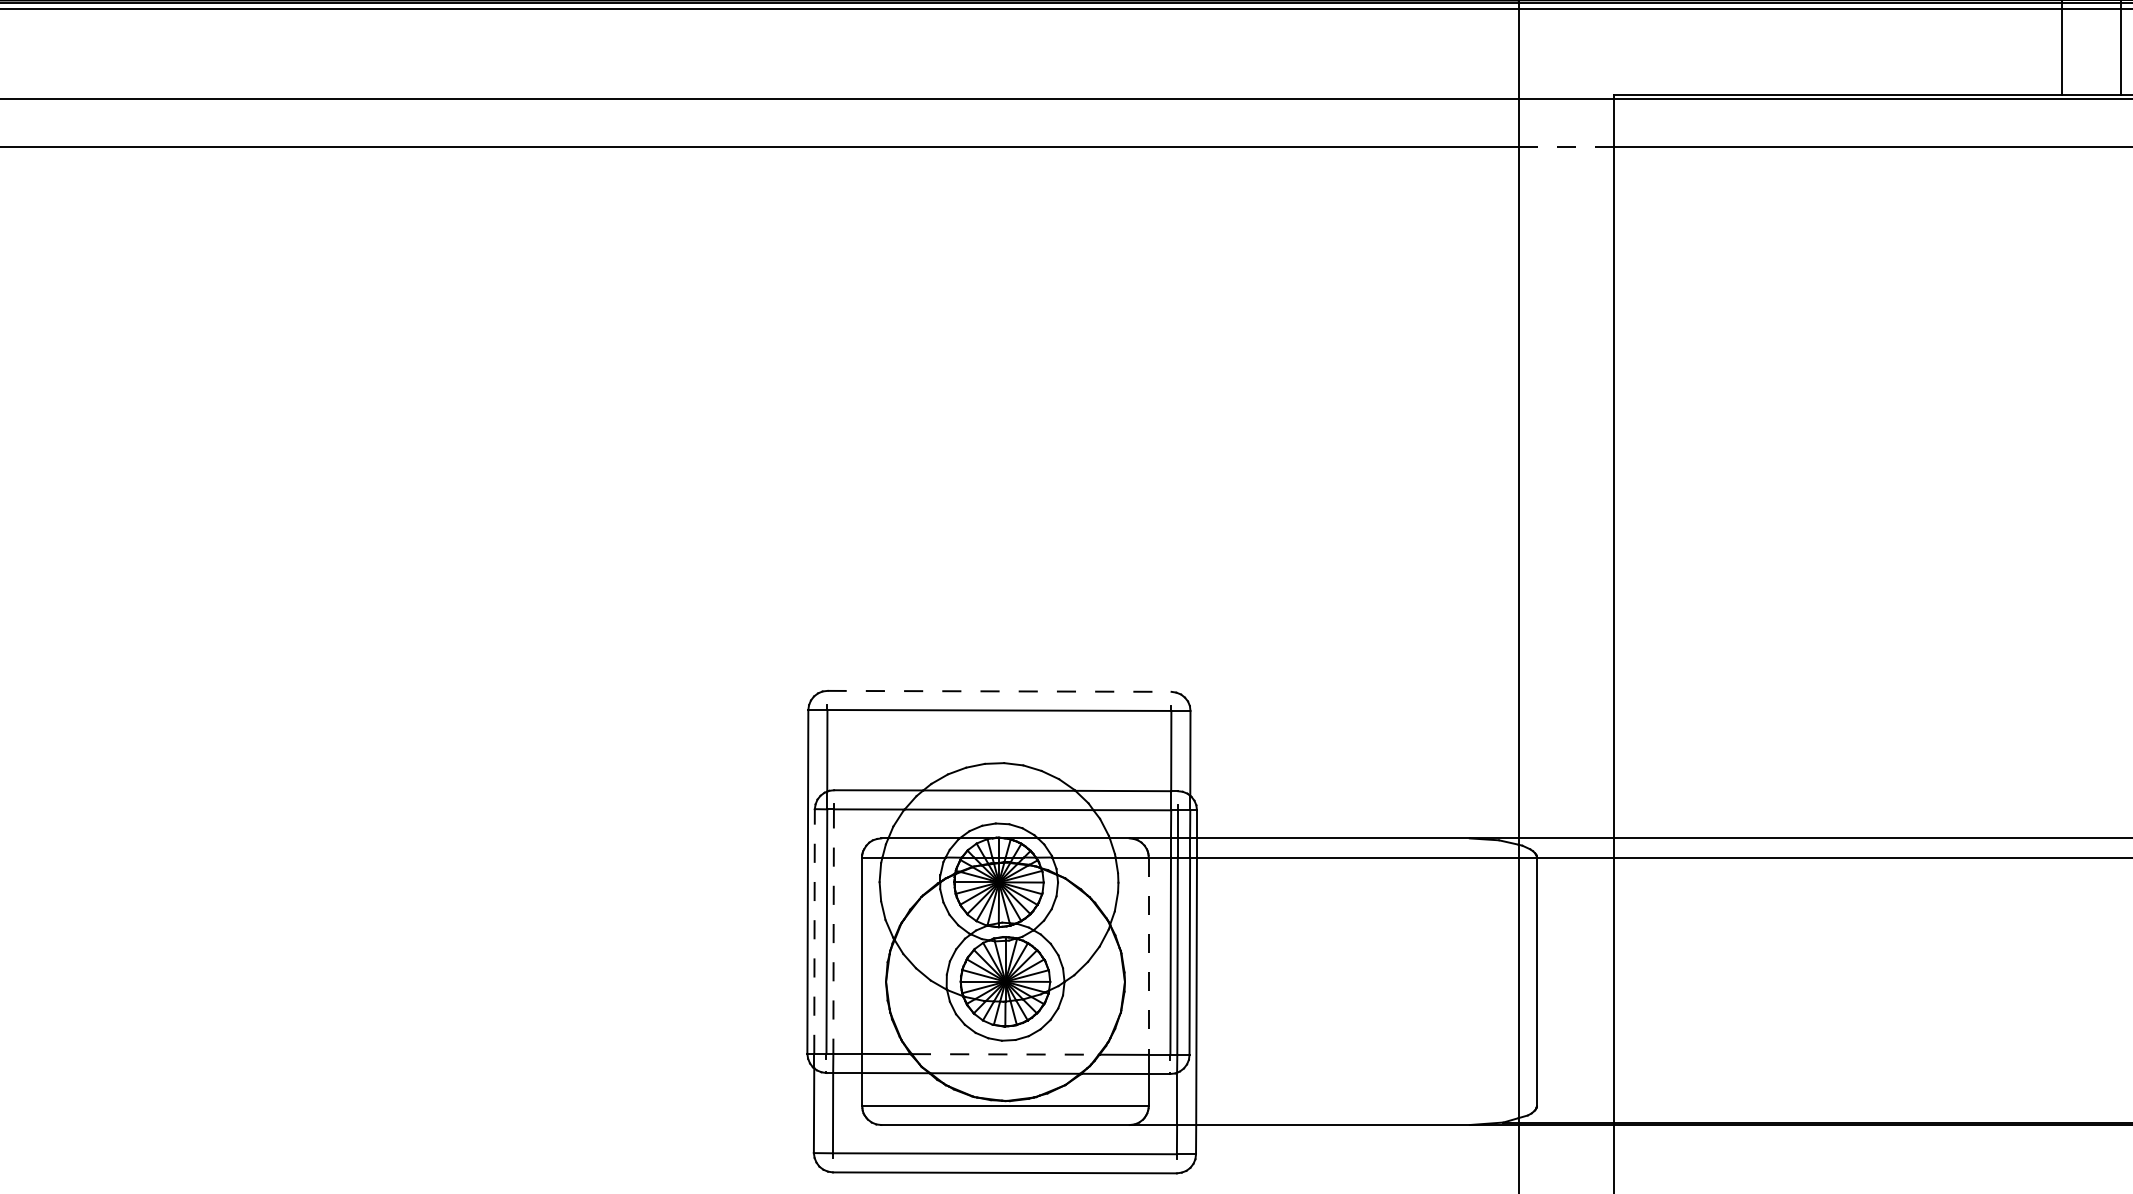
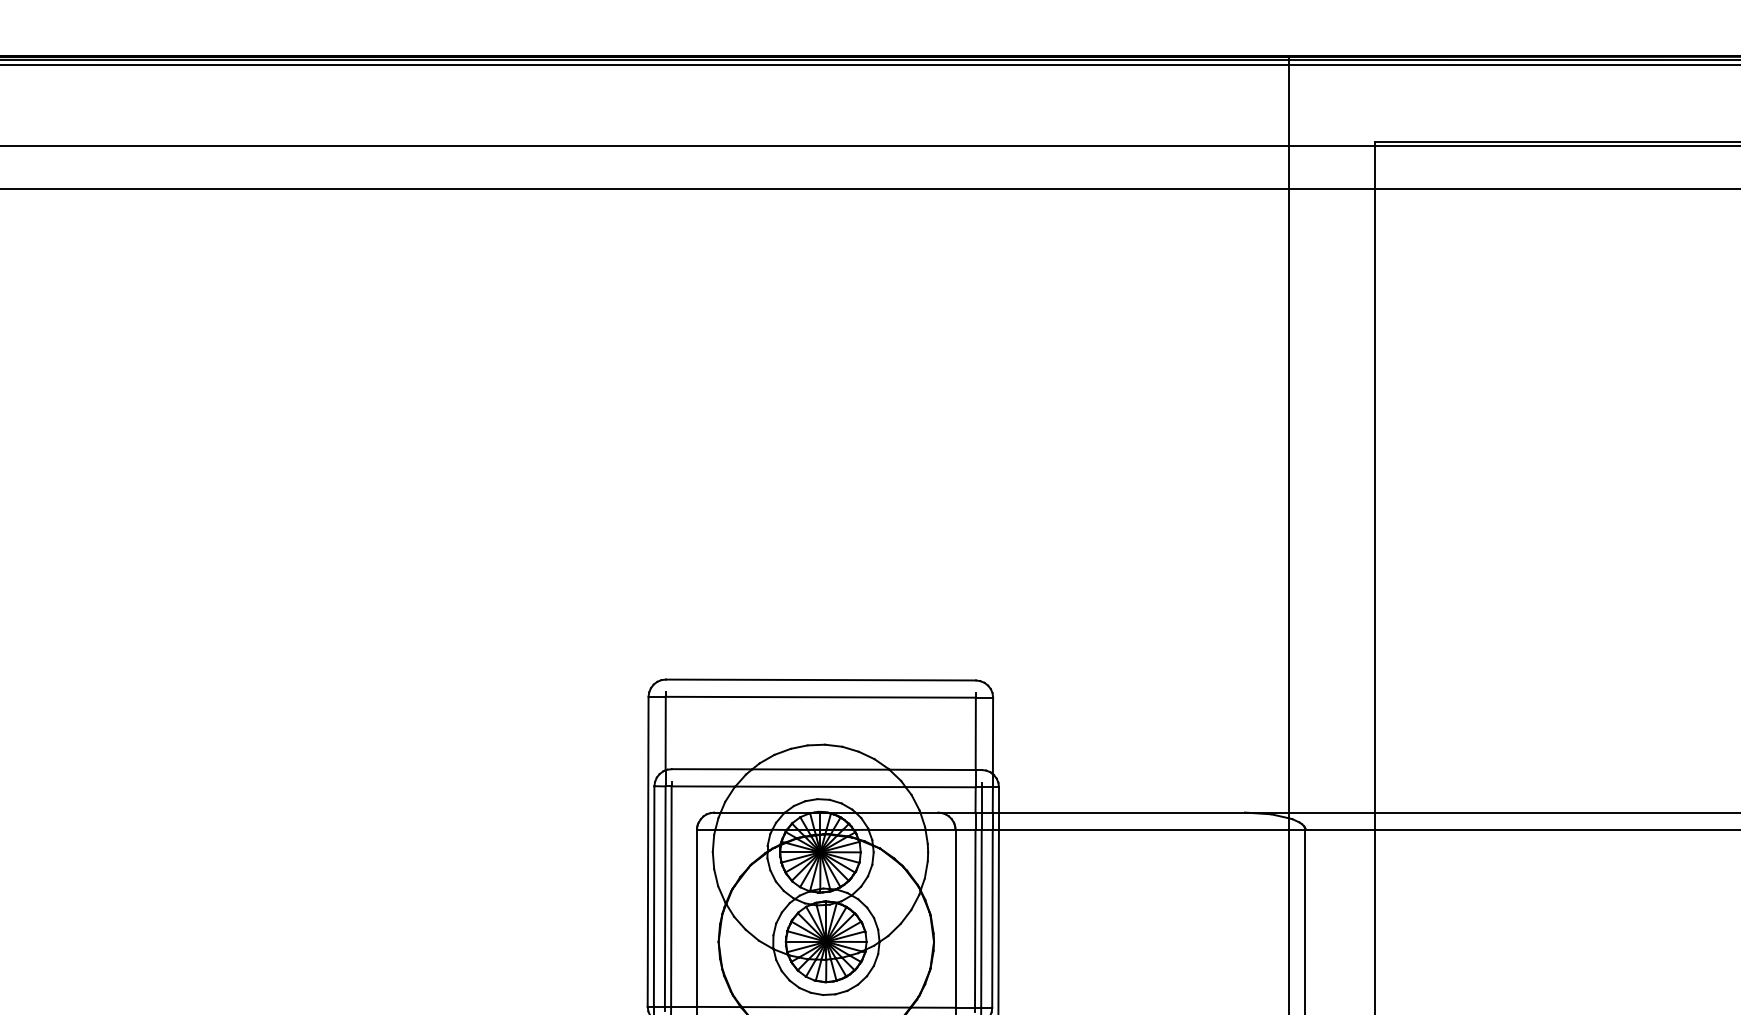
line: (1566, 146) -> (1332, 188), dashed -> solid
line: (999, 691) -> (820, 680), dashed -> solid
line: (814, 931) -> (654, 896), dashed -> solid
line: (833, 932) -> (671, 897), dashed -> solid
line: (1148, 956) -> (955, 919), dashed -> solid
line: (1005, 1054) -> (826, 1007), dashed -> solid

